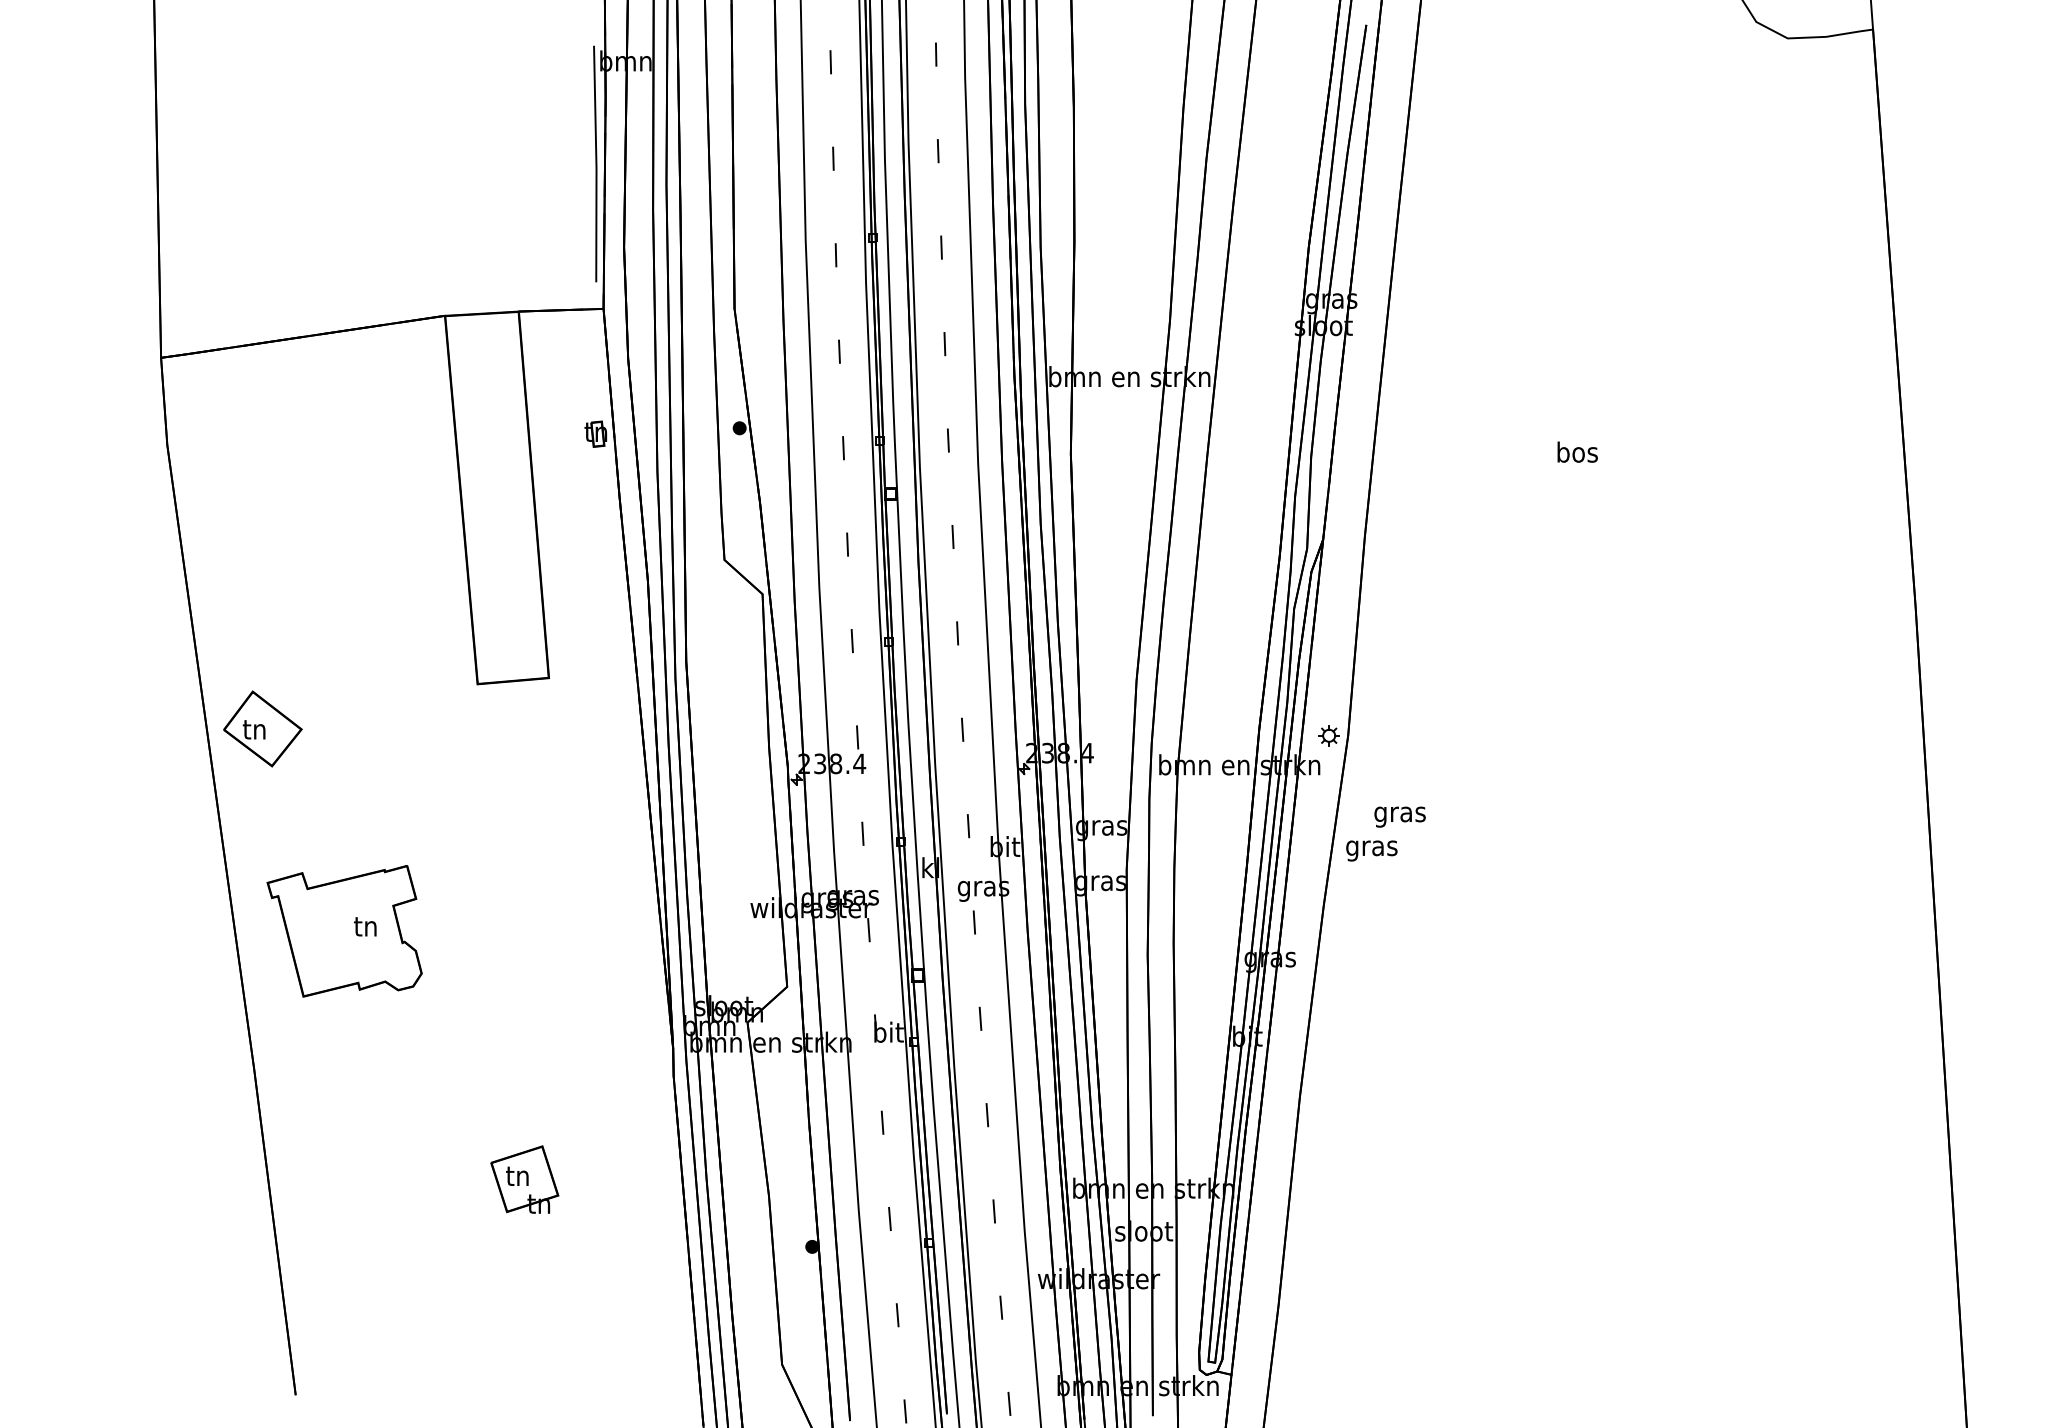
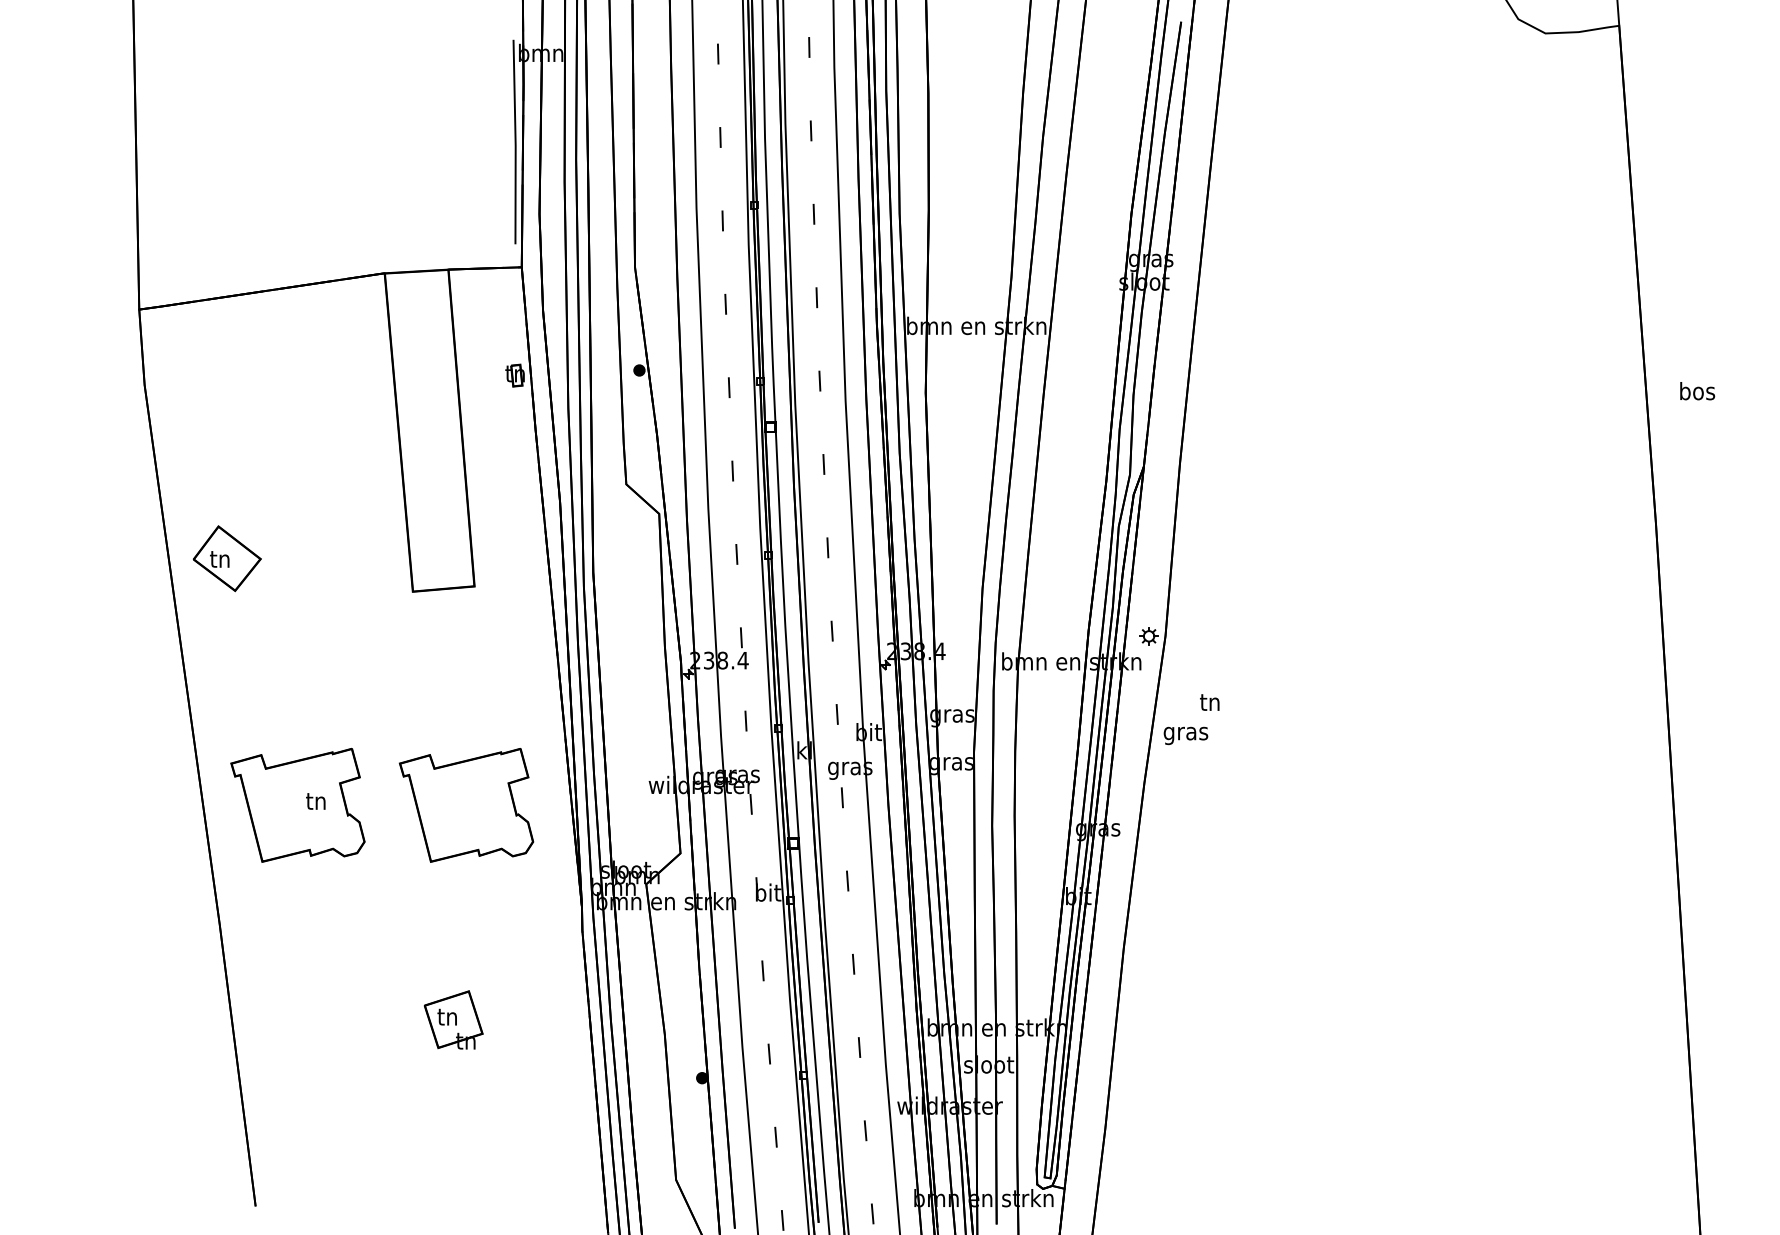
text: (1577, 451) -> (1697, 390), moved
part: (262, 728) -> (226, 558), moved
text: (1399, 814) -> (1209, 704), gras -> tn
part: (539, 931) -> (466, 805), added

